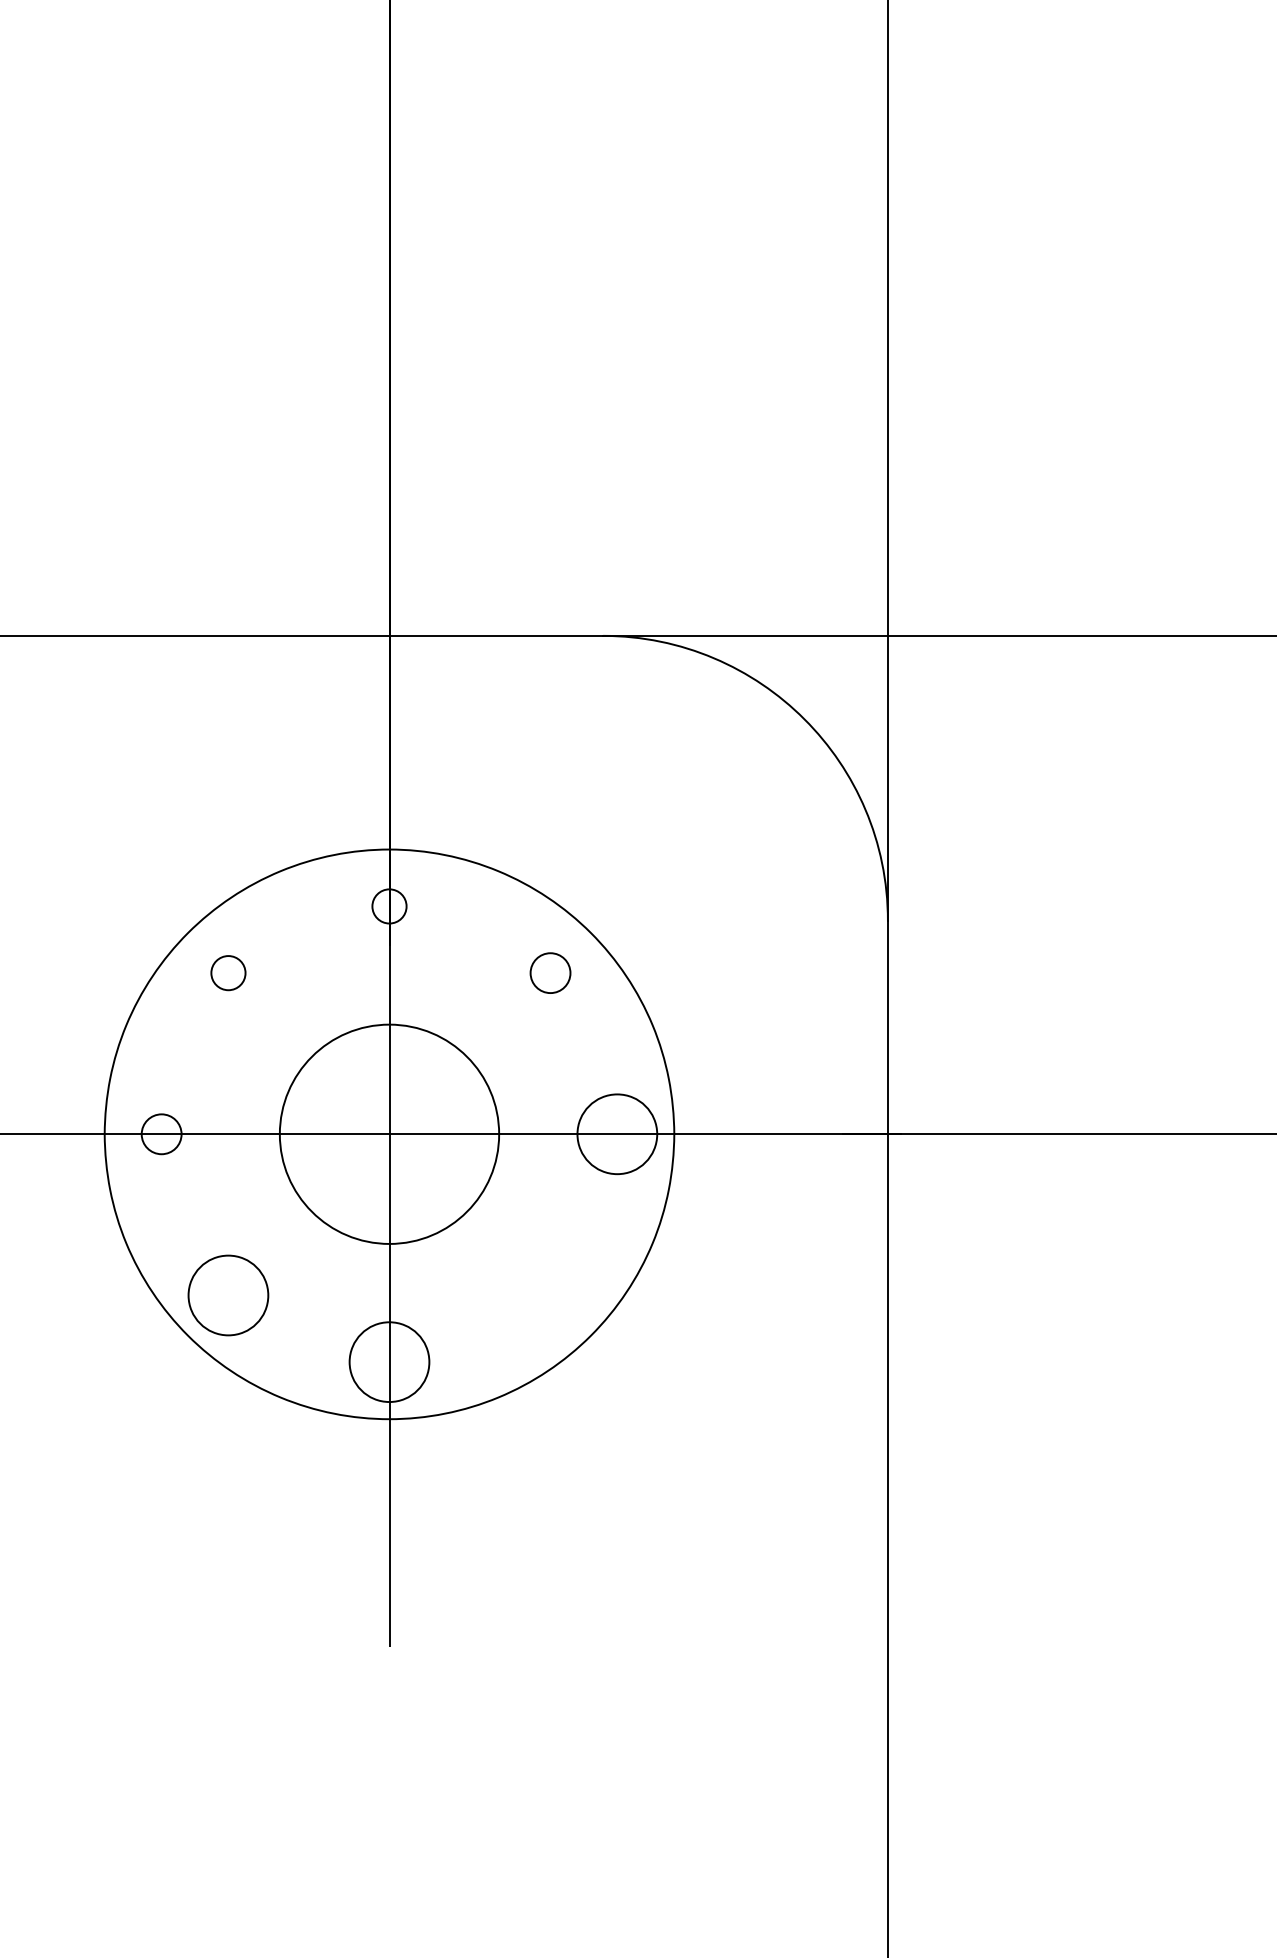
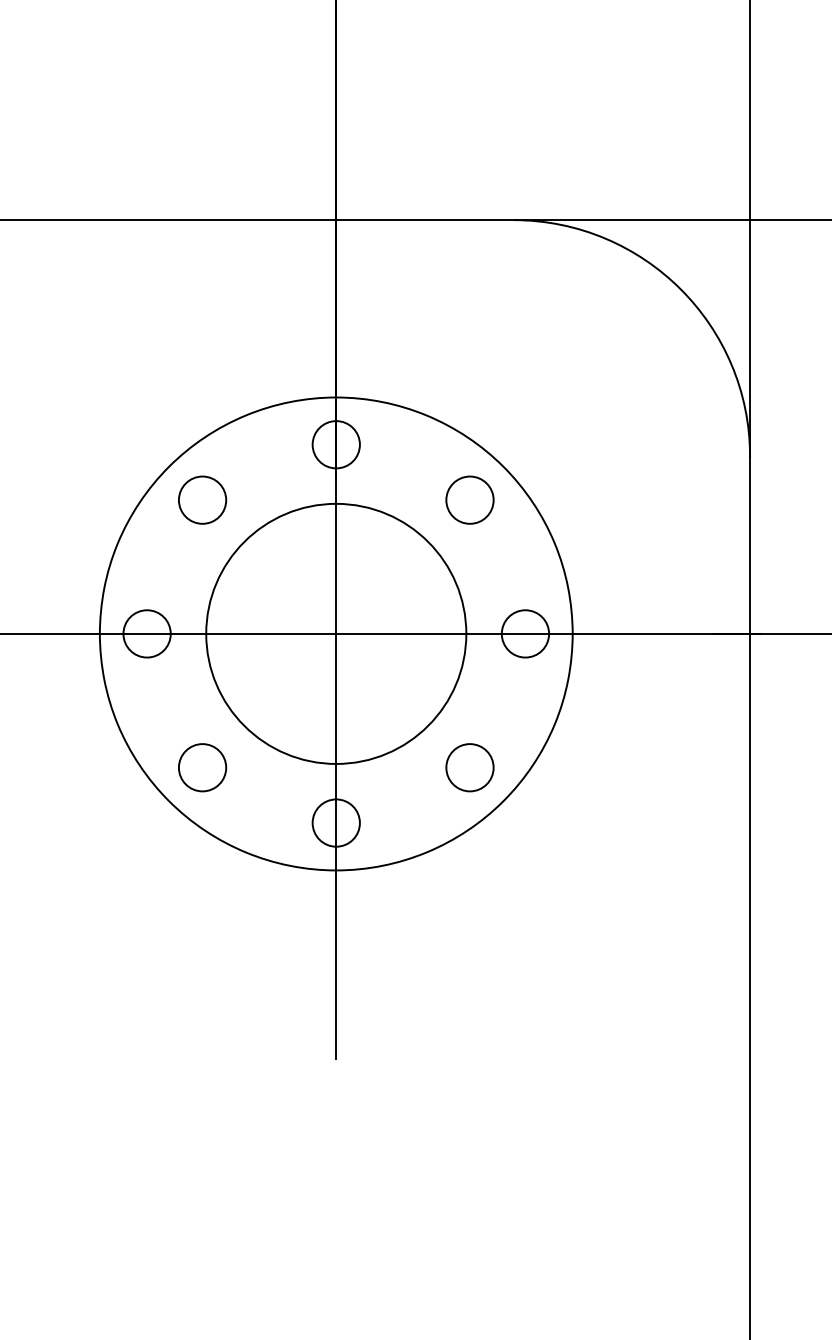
circle: (389, 905) -> (336, 443), size x1.67
circle: (228, 972) -> (202, 499), size x1.67
circle: (550, 972) -> (469, 499), size x1.43
circle: (161, 1133) -> (146, 633), size x1.43
circle: (389, 1133) -> (336, 633), size x1.43
circle: (616, 1133) -> (524, 633), size x0.71
circle: (227, 1295) -> (201, 767), size x0.71
circle: (550, 1295) -> (469, 767), added
circle: (389, 1361) -> (336, 822), size x0.71

